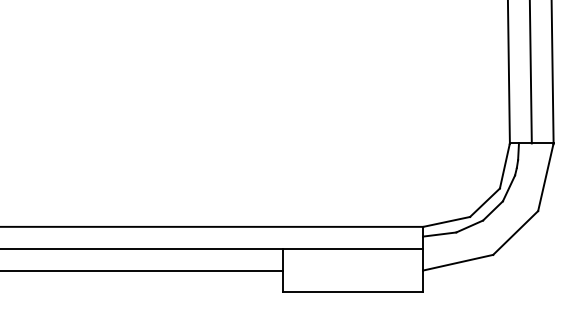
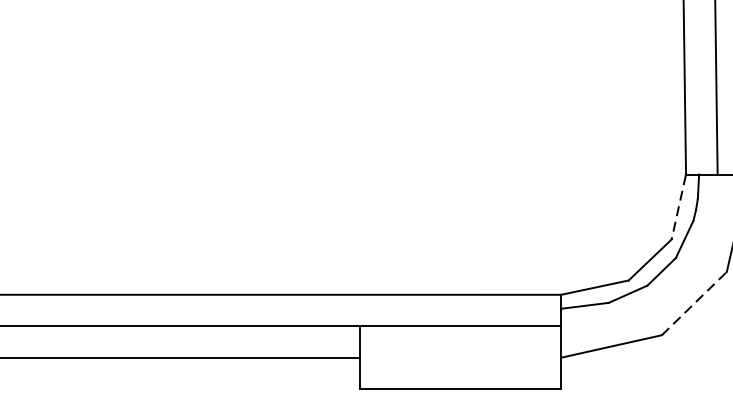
line: (504, 166) -> (678, 207), solid -> dashed
line: (516, 232) -> (695, 302), solid -> dashed

